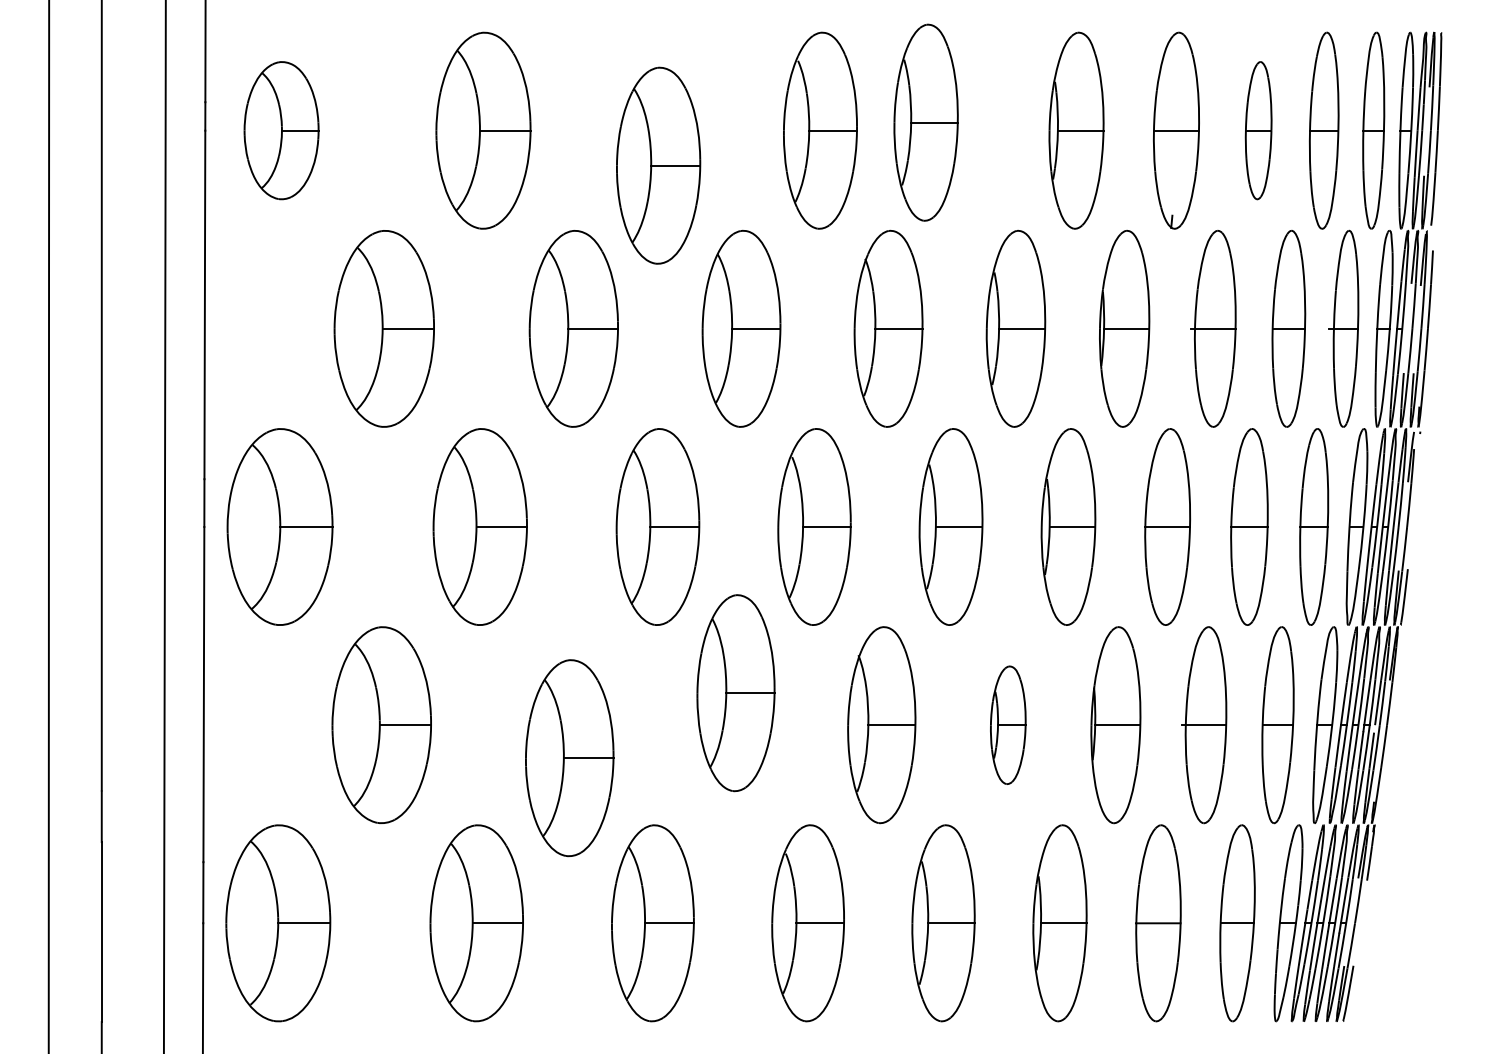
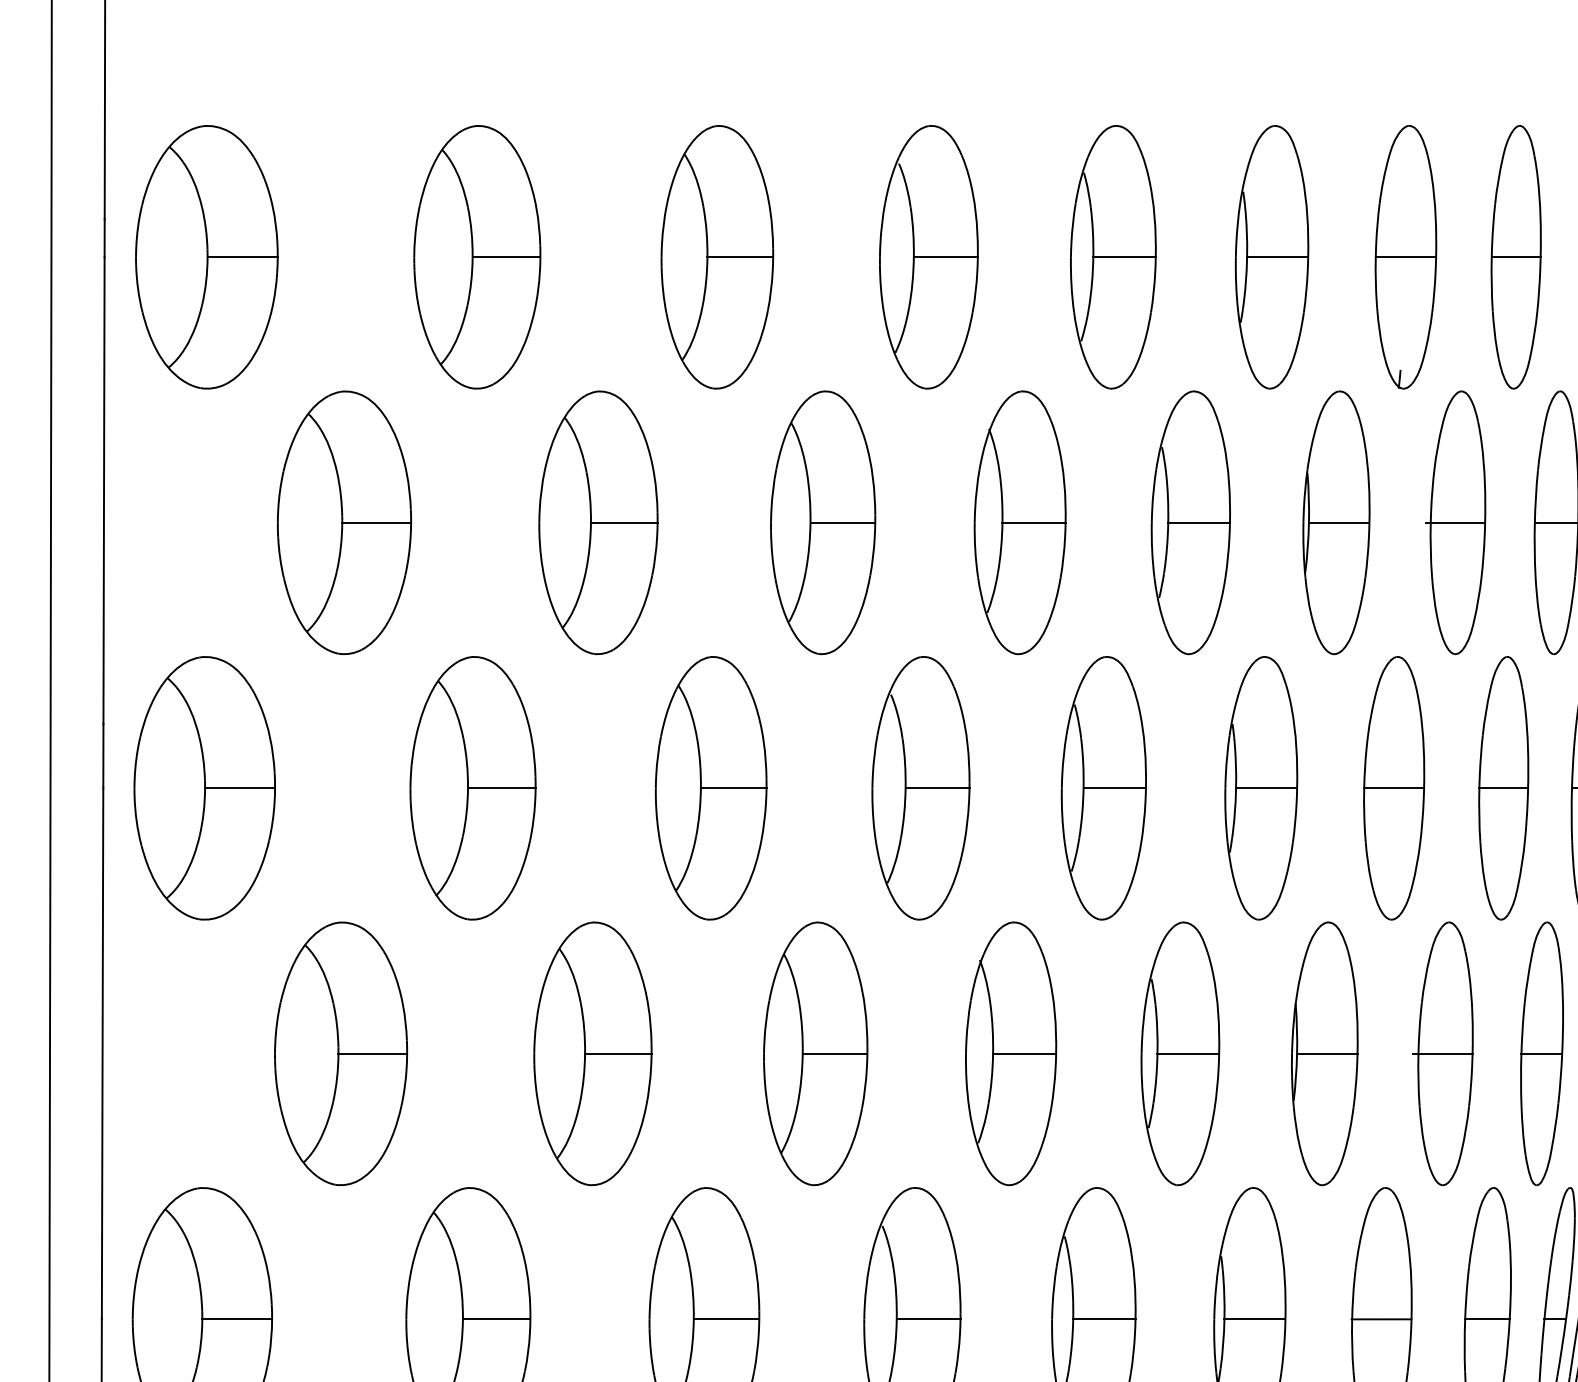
part: (925, 122) -> (1112, 256), moved
part: (281, 130) -> (206, 256), size x1.43
part: (1258, 130) -> (1515, 256), size x1.43
part: (658, 165) -> (717, 256), moved
part: (735, 693) -> (815, 1054), moved
part: (1008, 725) -> (1180, 1054), size x1.67
part: (569, 758) -> (592, 1054), moved

